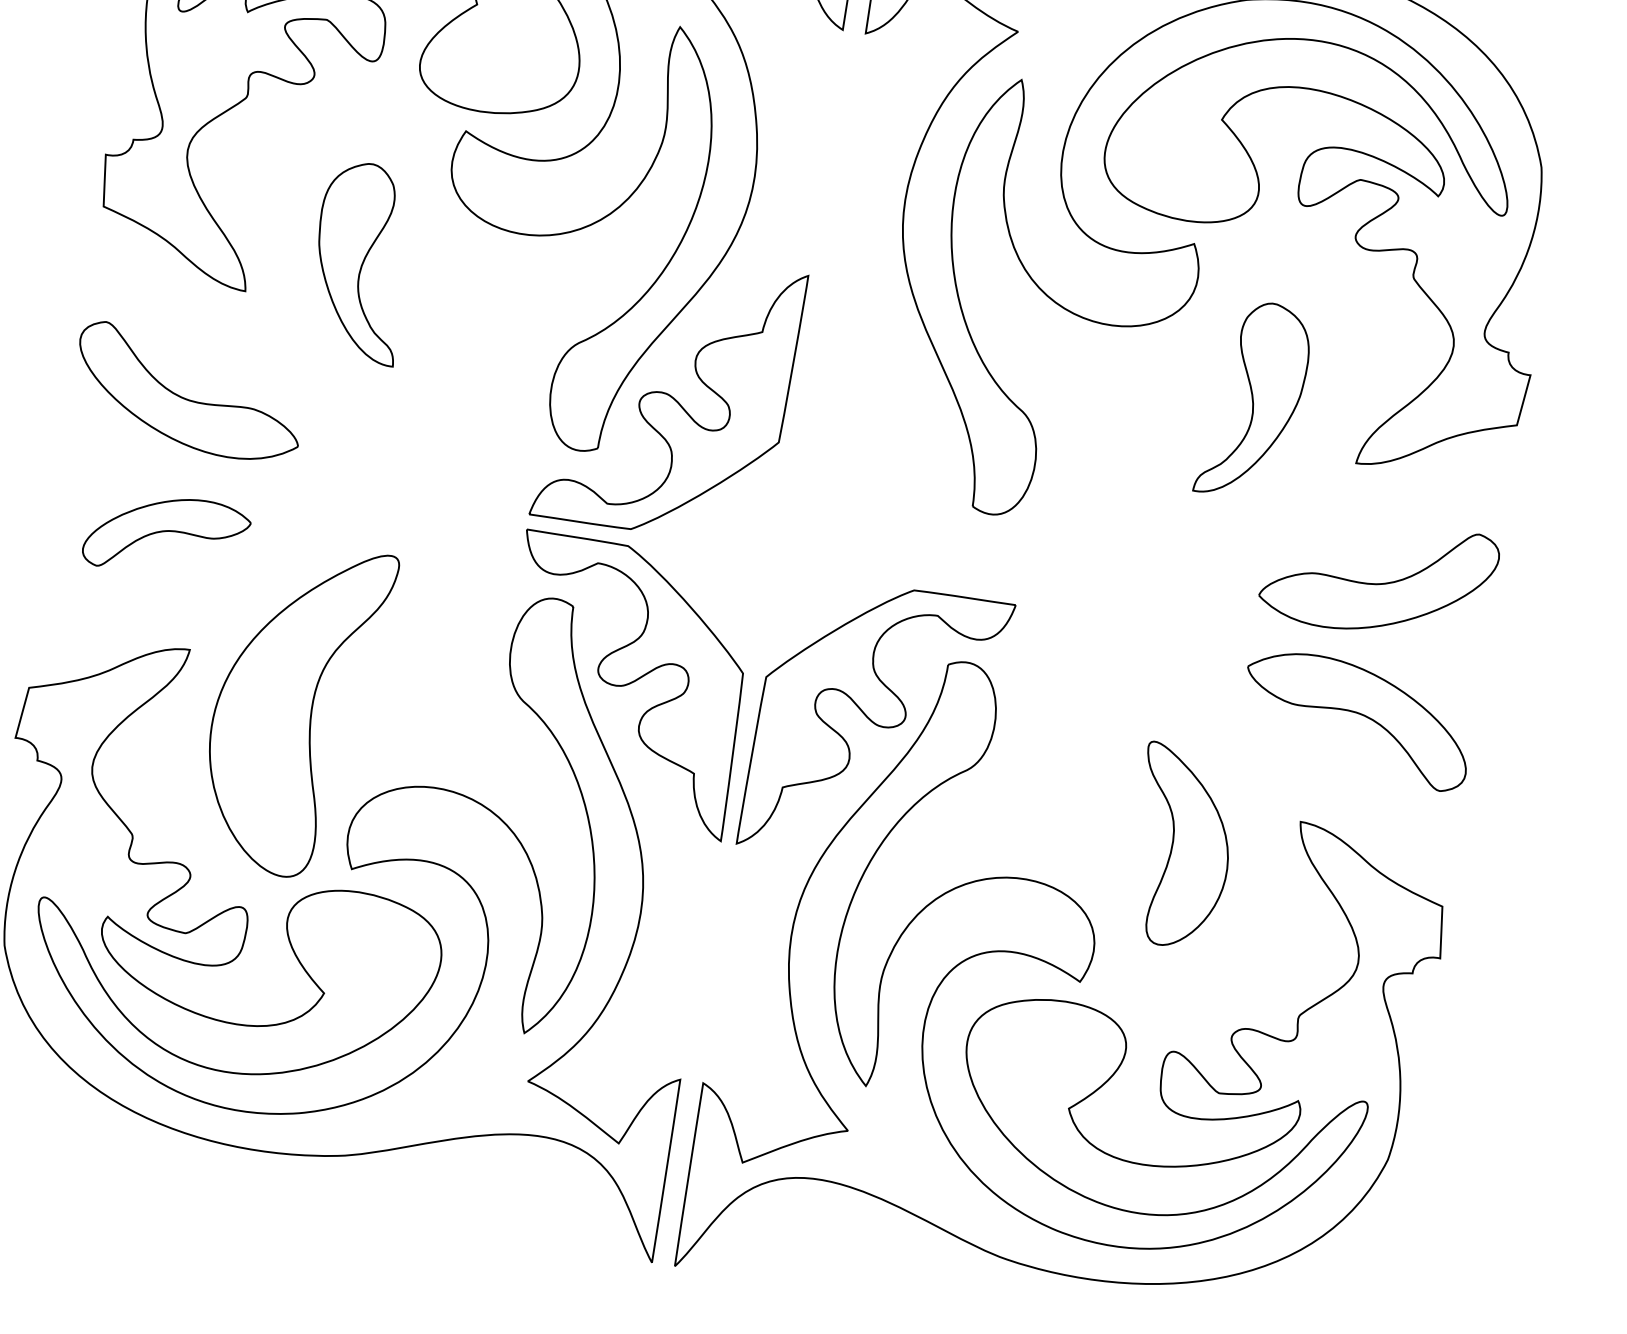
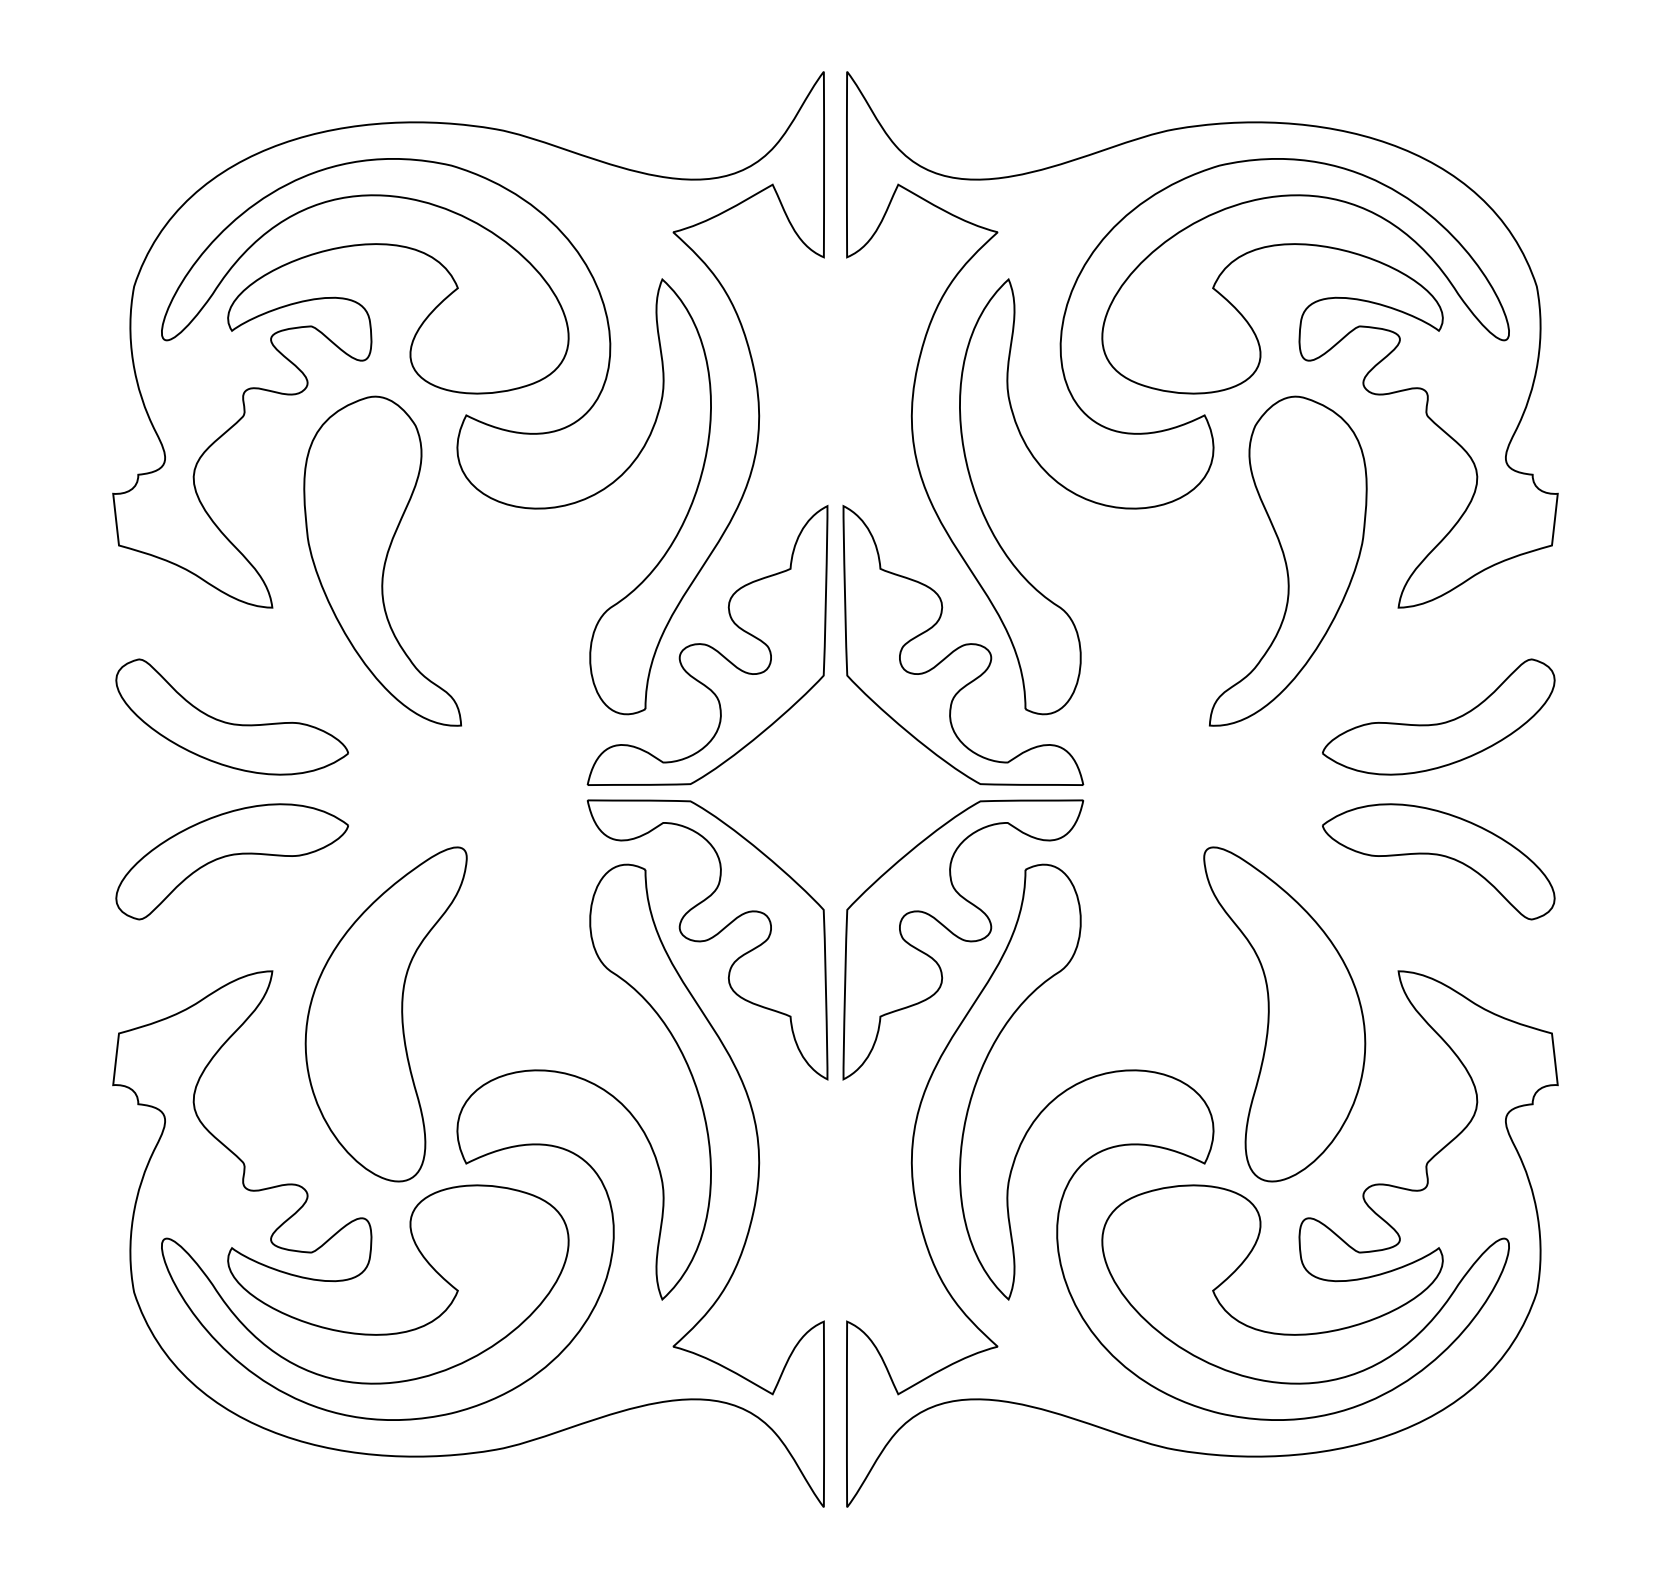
part: (361, 261) -> (382, 560), size x1.67
part: (1254, 399) -> (1288, 560), size x1.67
part: (921, 433) -> (963, 644), added
part: (166, 535) -> (231, 861), size x1.43
part: (1181, 847) -> (1284, 1014), size x1.67

